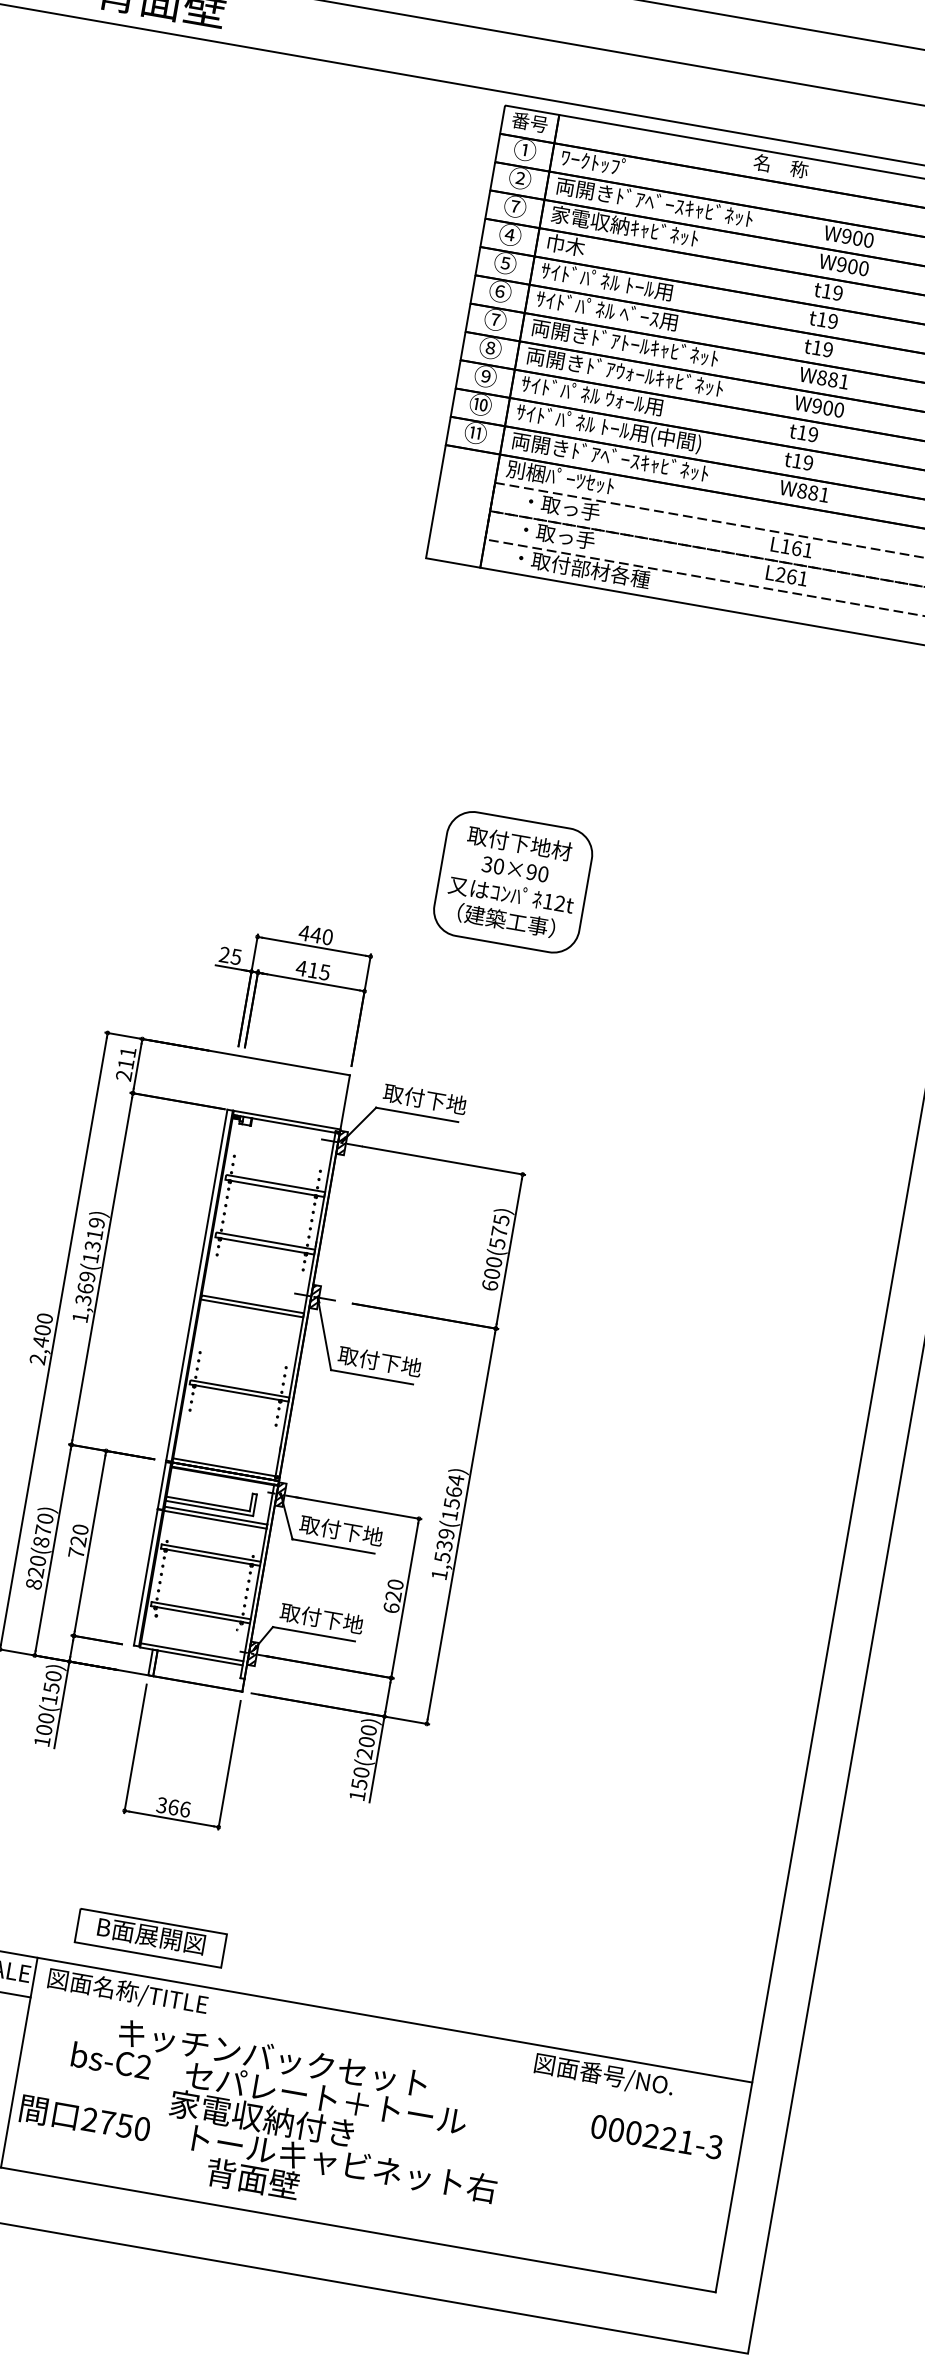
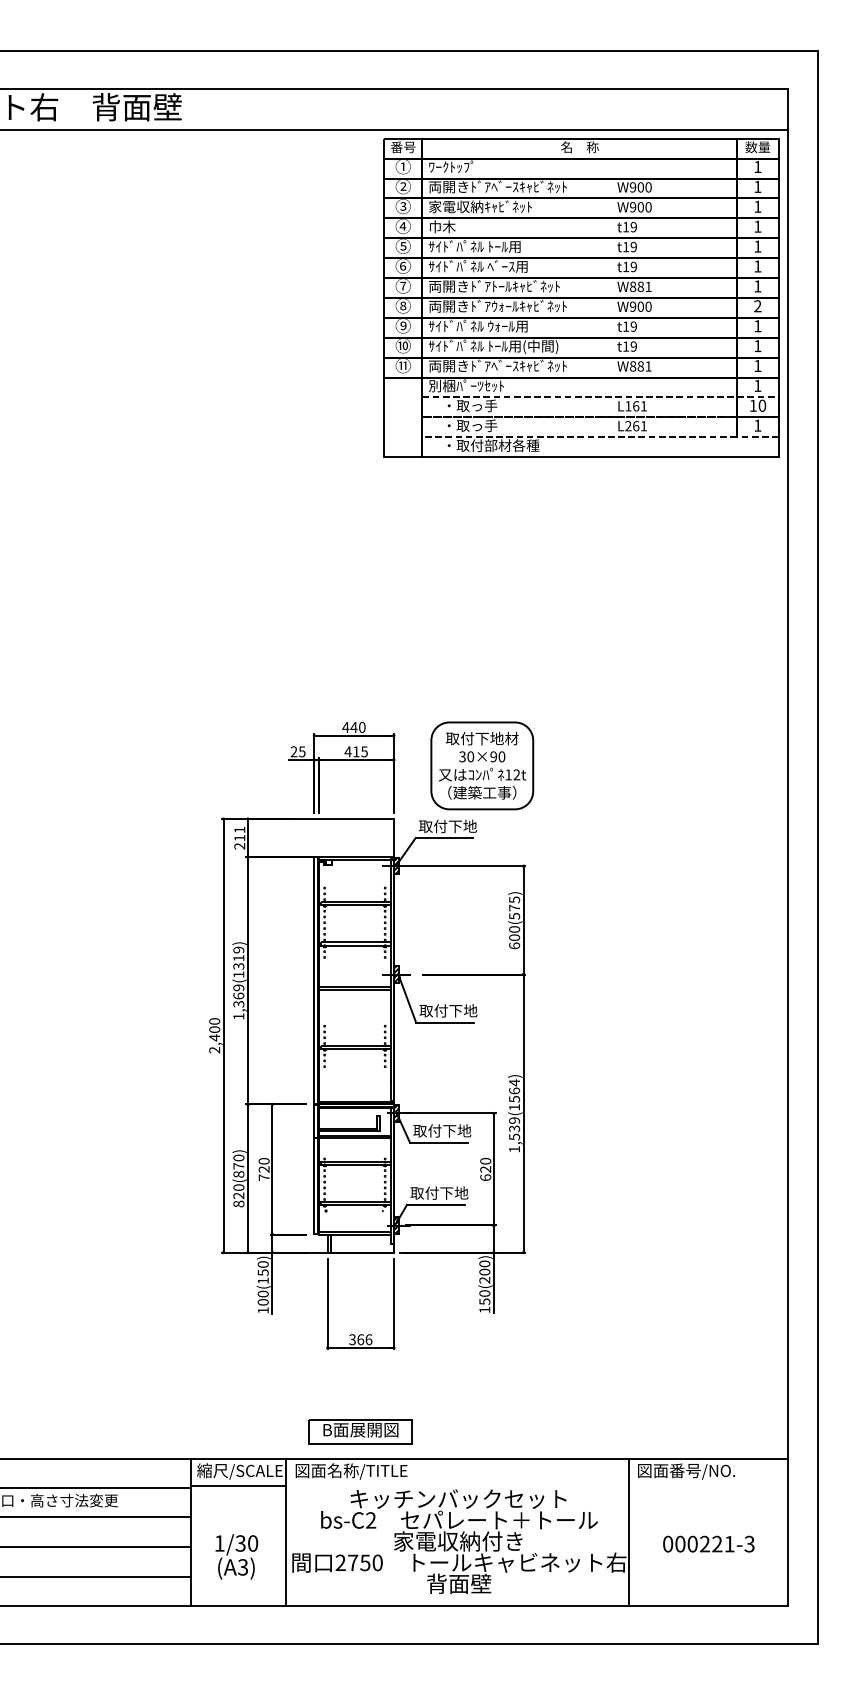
text: (515, 206) -> (403, 206), ⑦ -> ③
part: (513, 881) -> (482, 765), moved
text: (656, 2136) -> (708, 1543), moved
line: (507, 2148) -> (629, 1532), added

